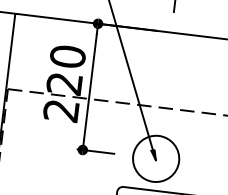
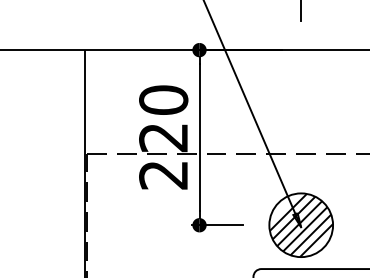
hatch: (156, 159) -> (301, 225), added

